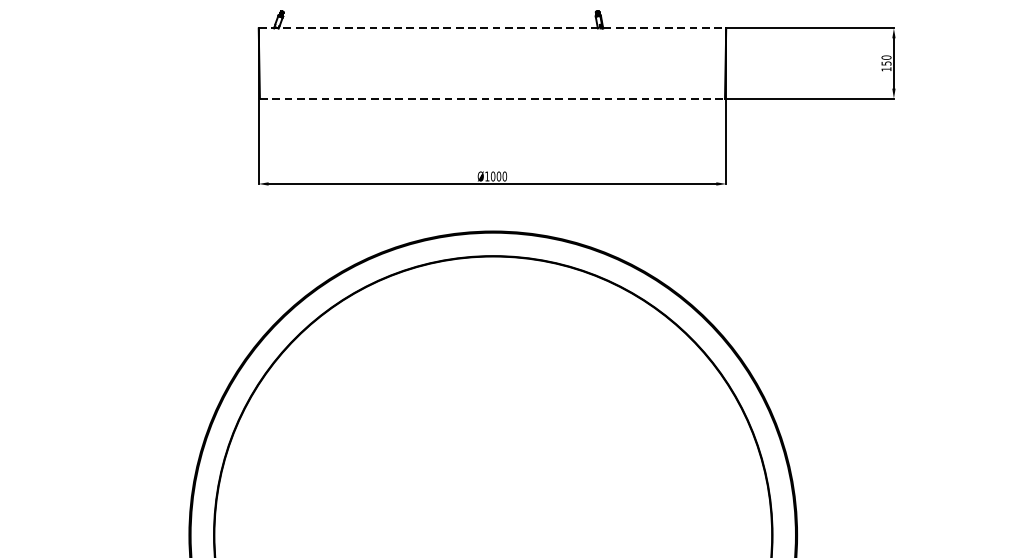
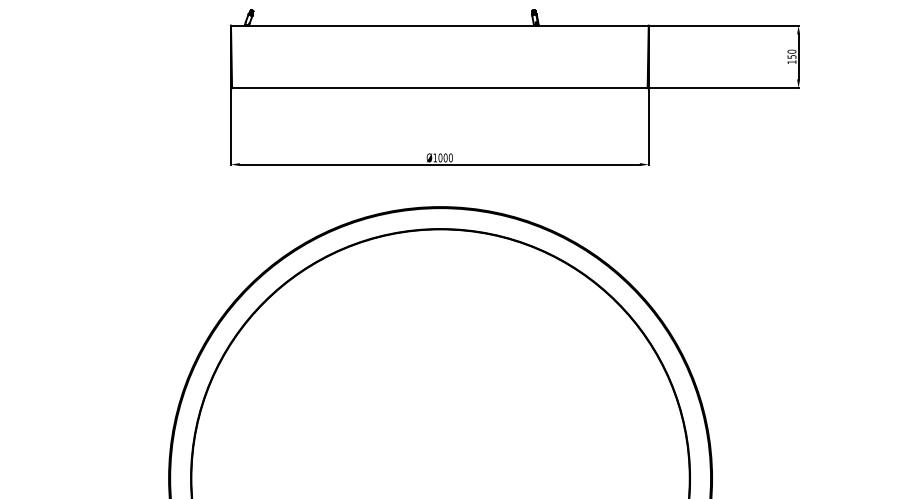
line: (492, 28) -> (439, 25), dashed -> solid
line: (492, 98) -> (439, 88), dashed -> solid

